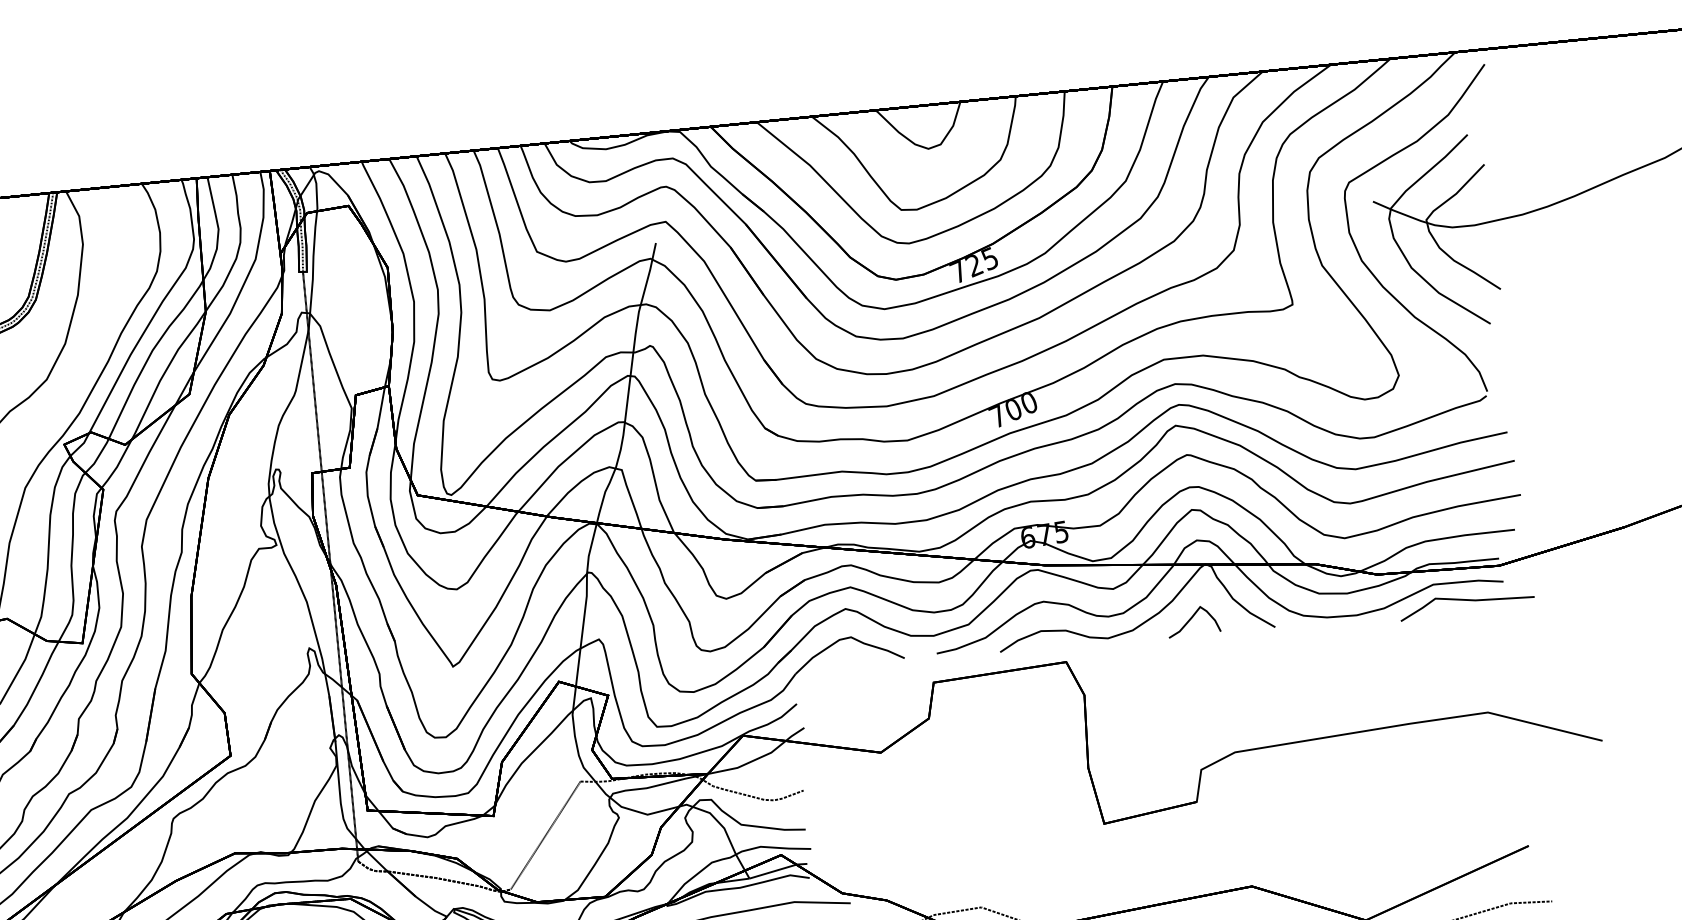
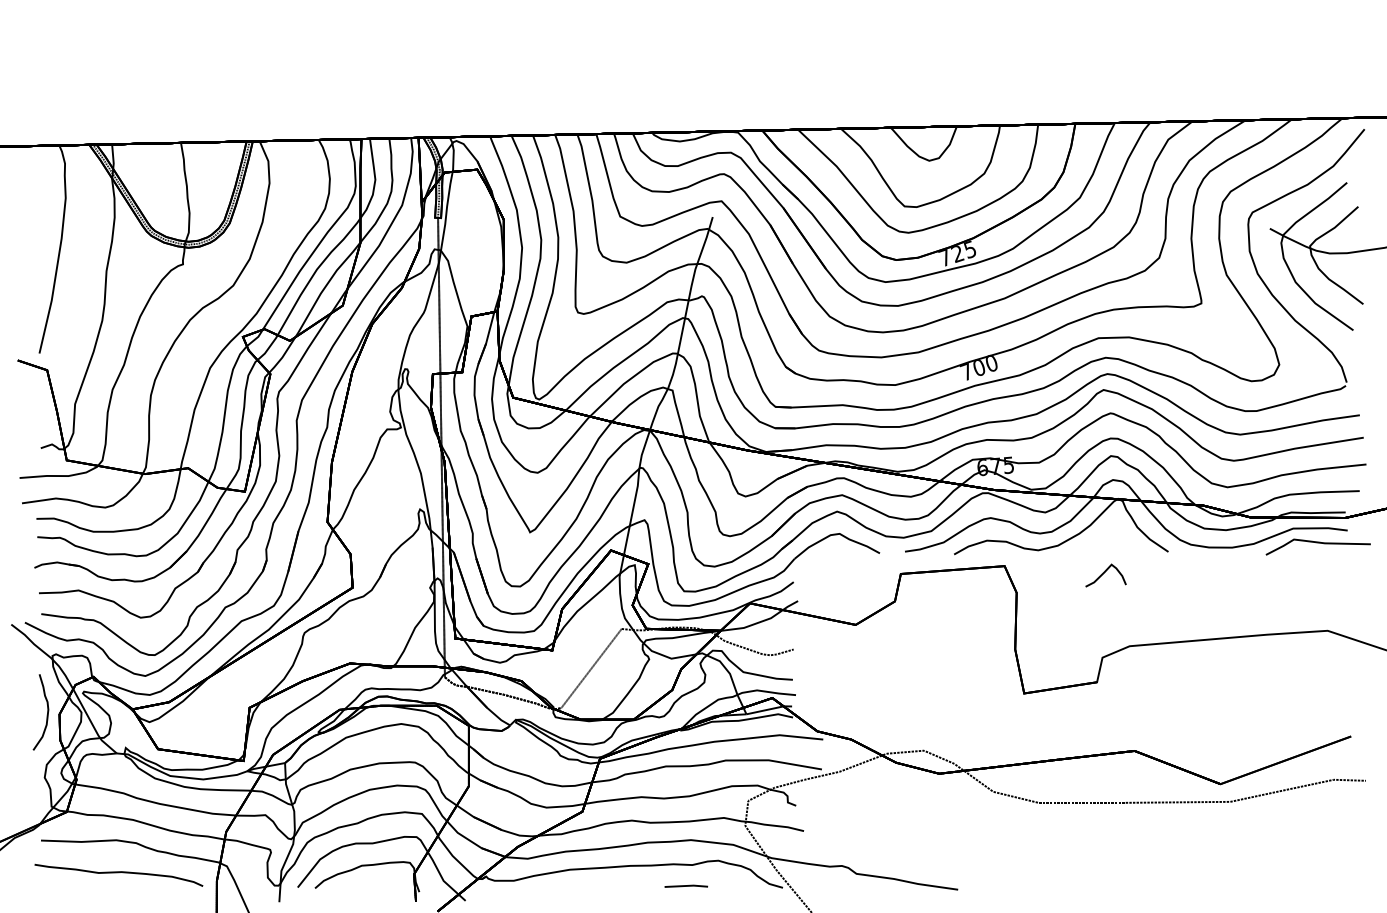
part: (1193, 621) -> (1105, 575), moved

